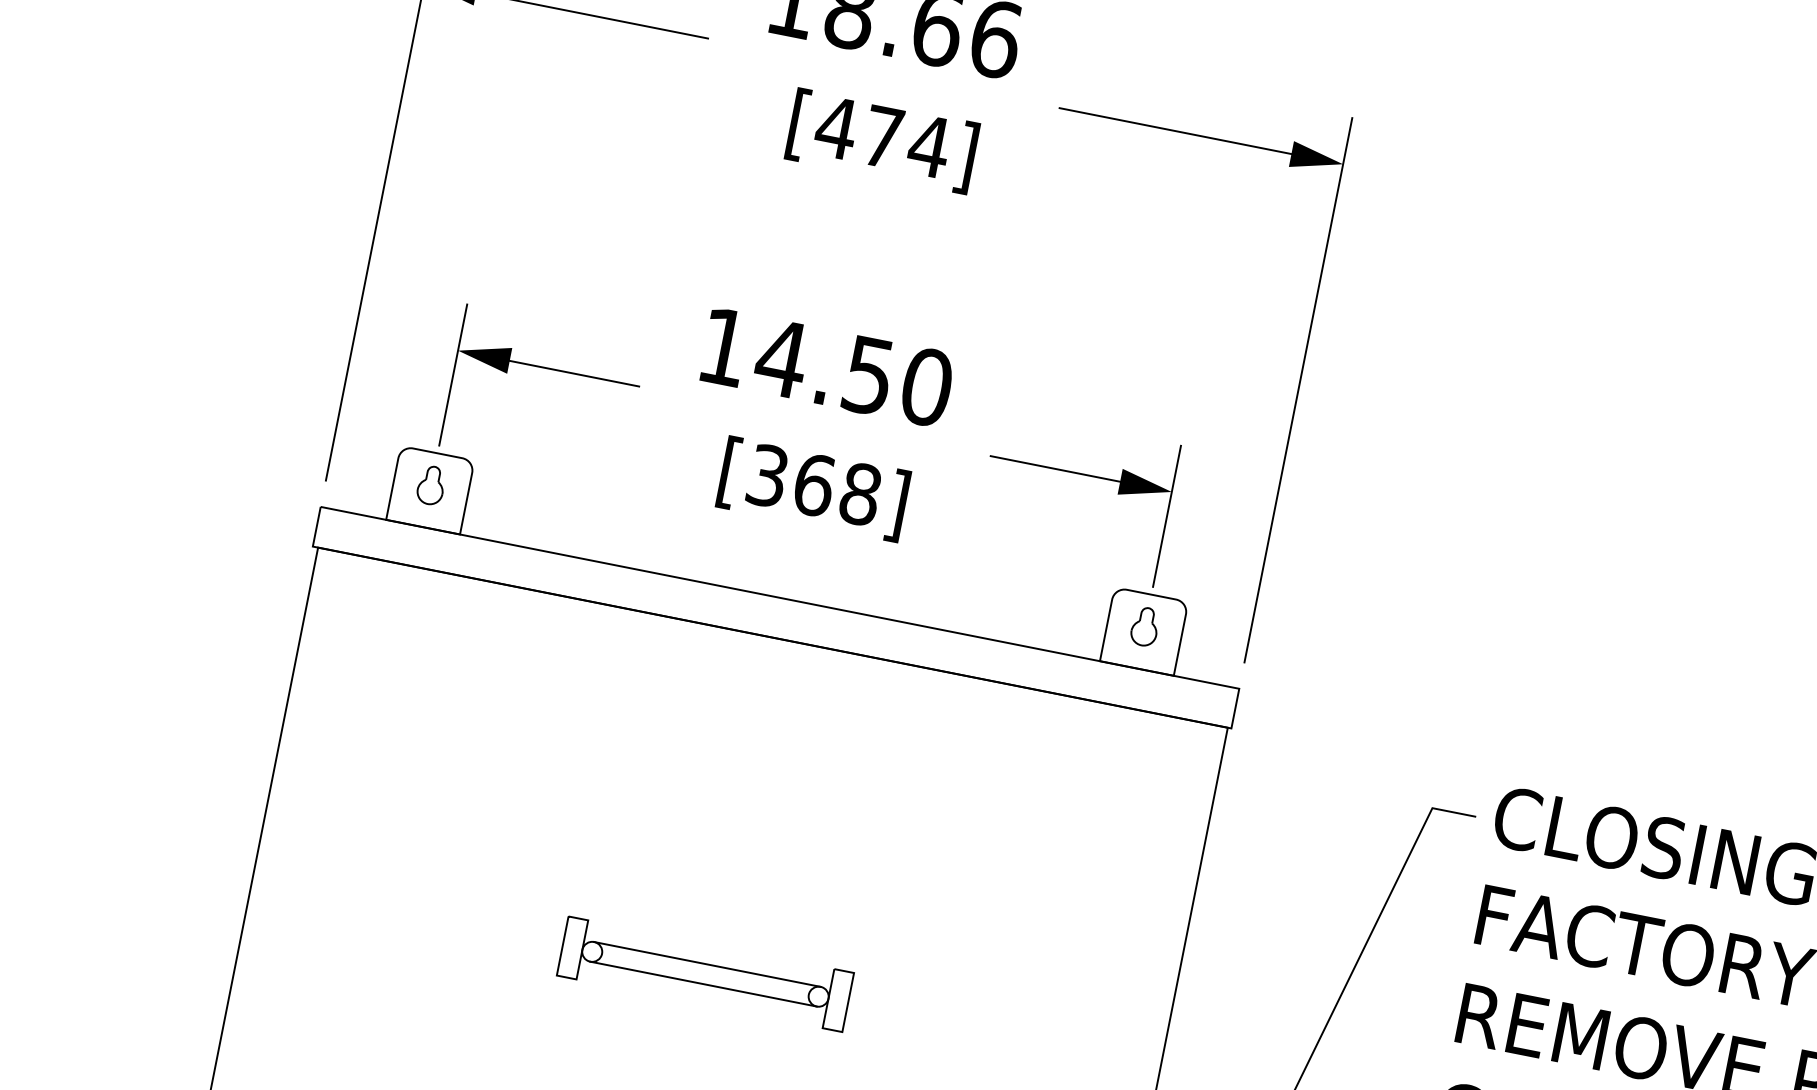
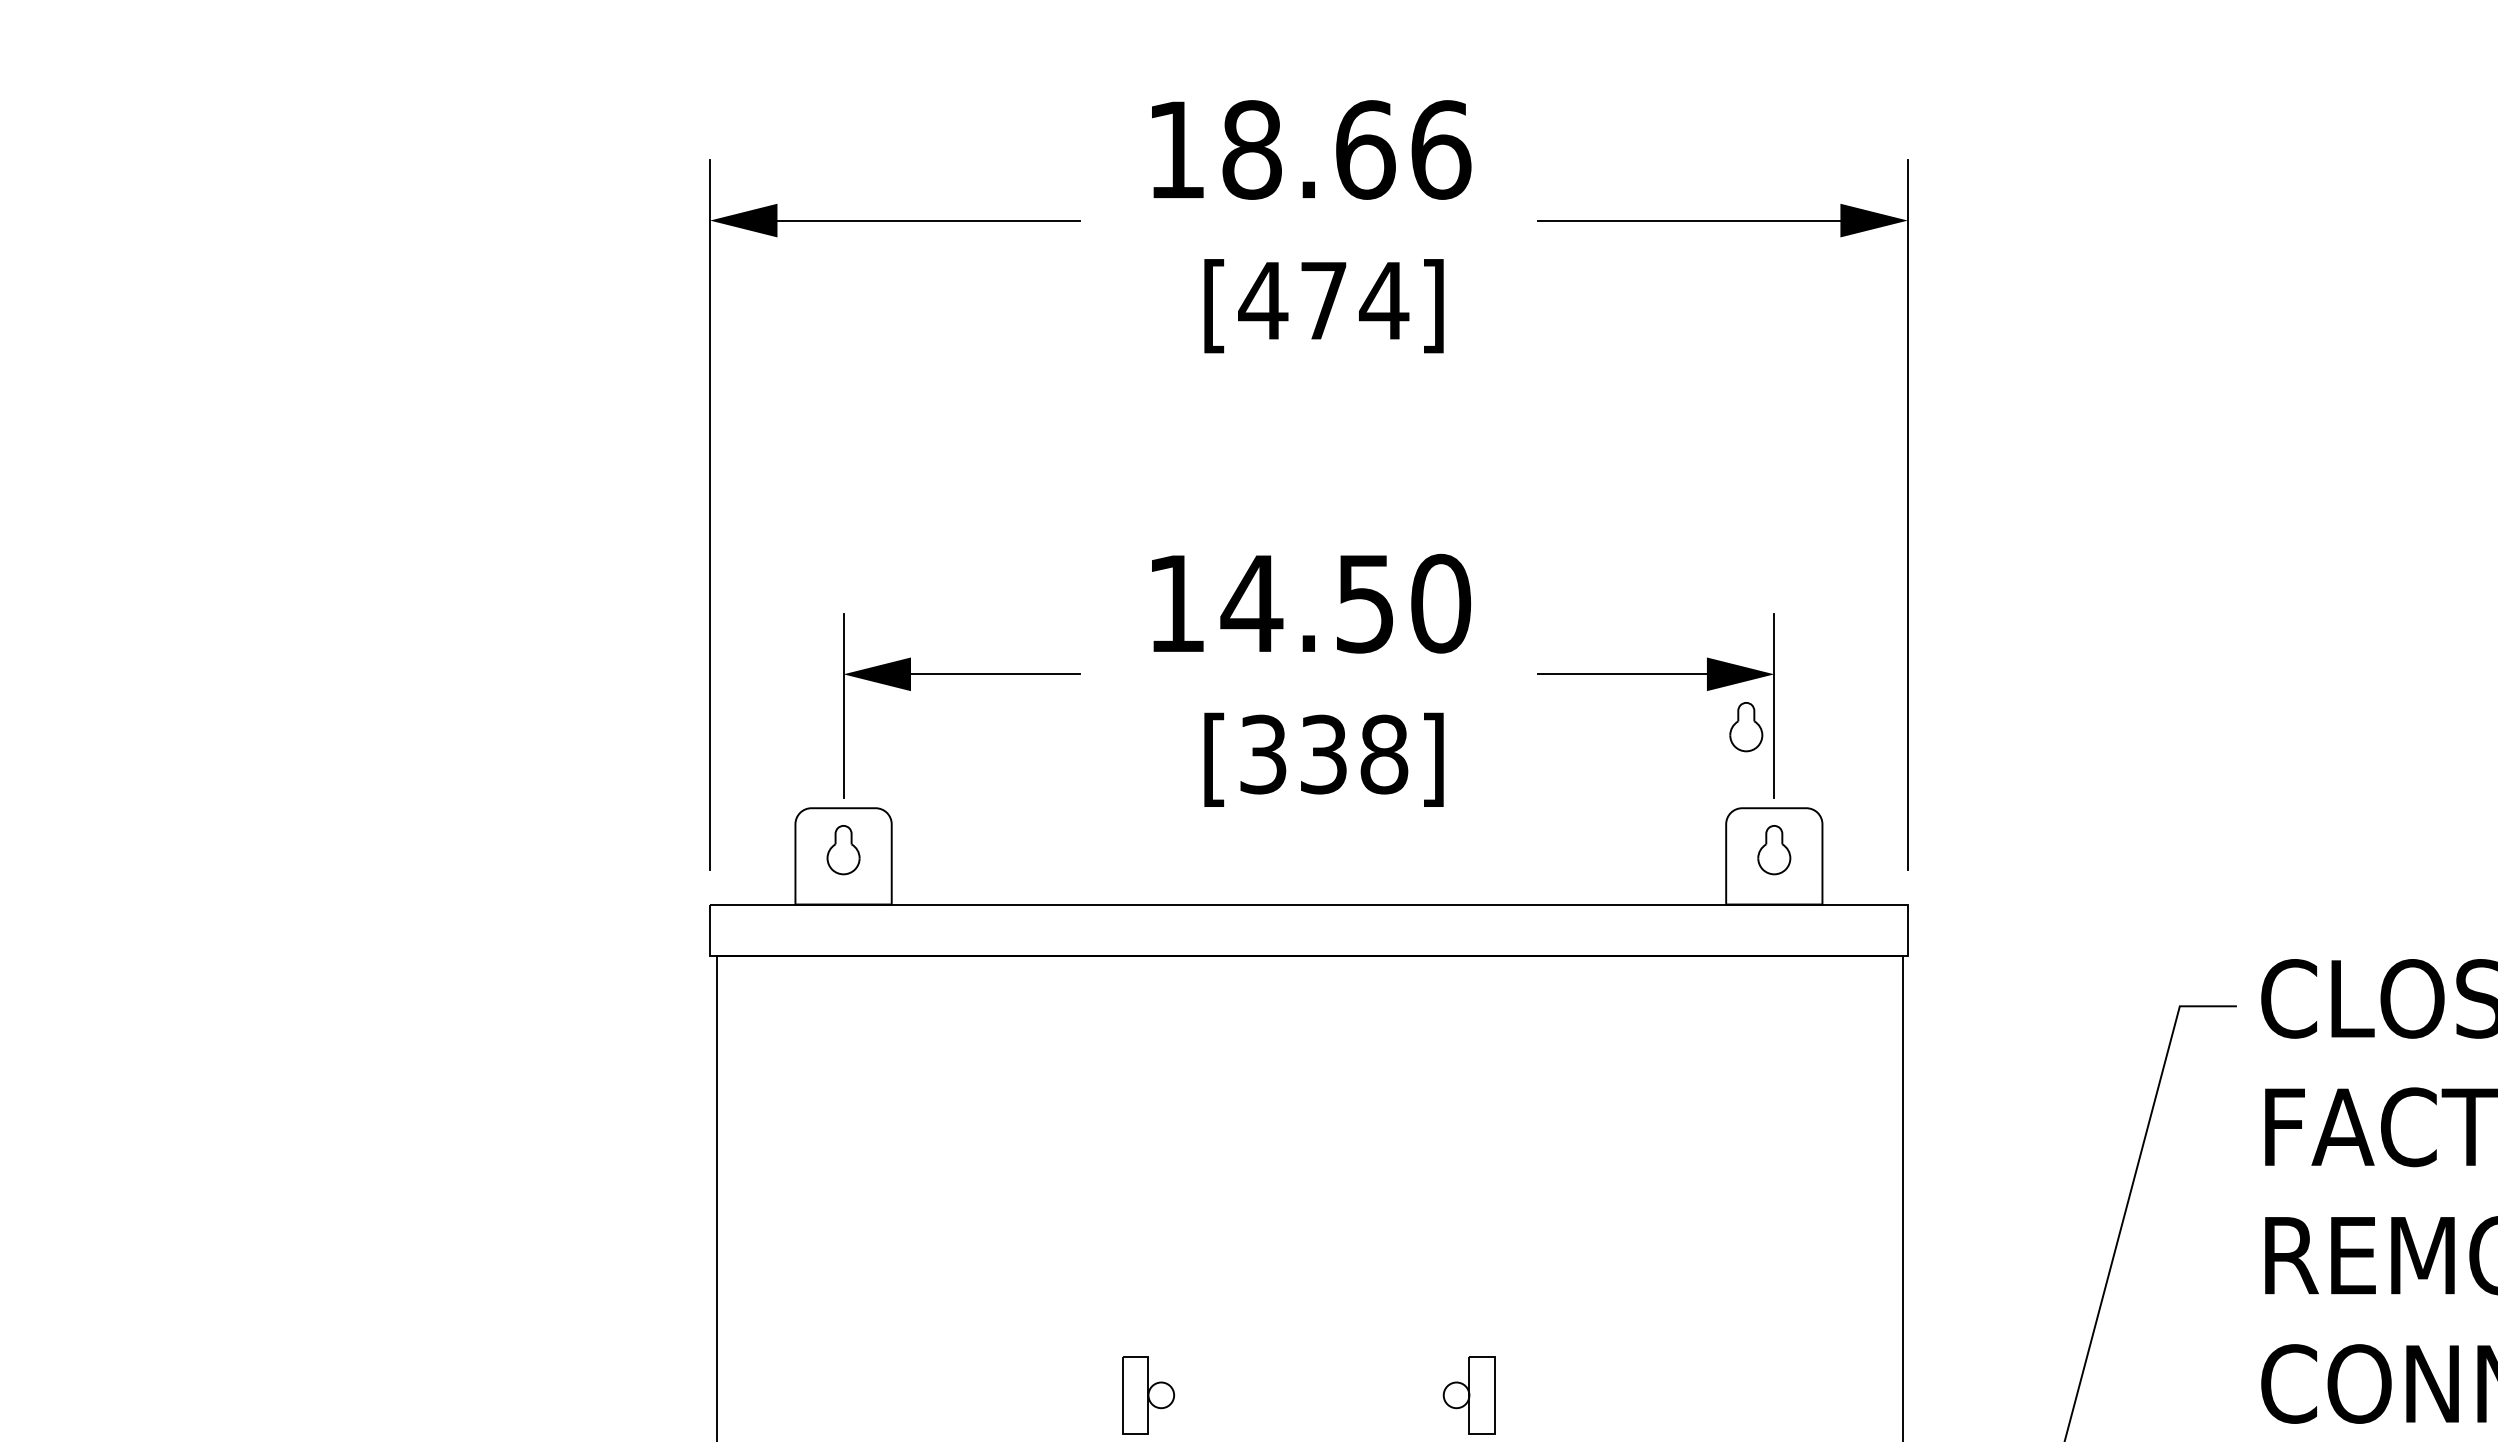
text: (814, 485) -> (1324, 754), [368] -> [338]
part: (1142, 528) -> (1746, 727), added
line: (707, 964) -> (1308, 1382), removed
line: (703, 984) -> (1308, 1408), removed

